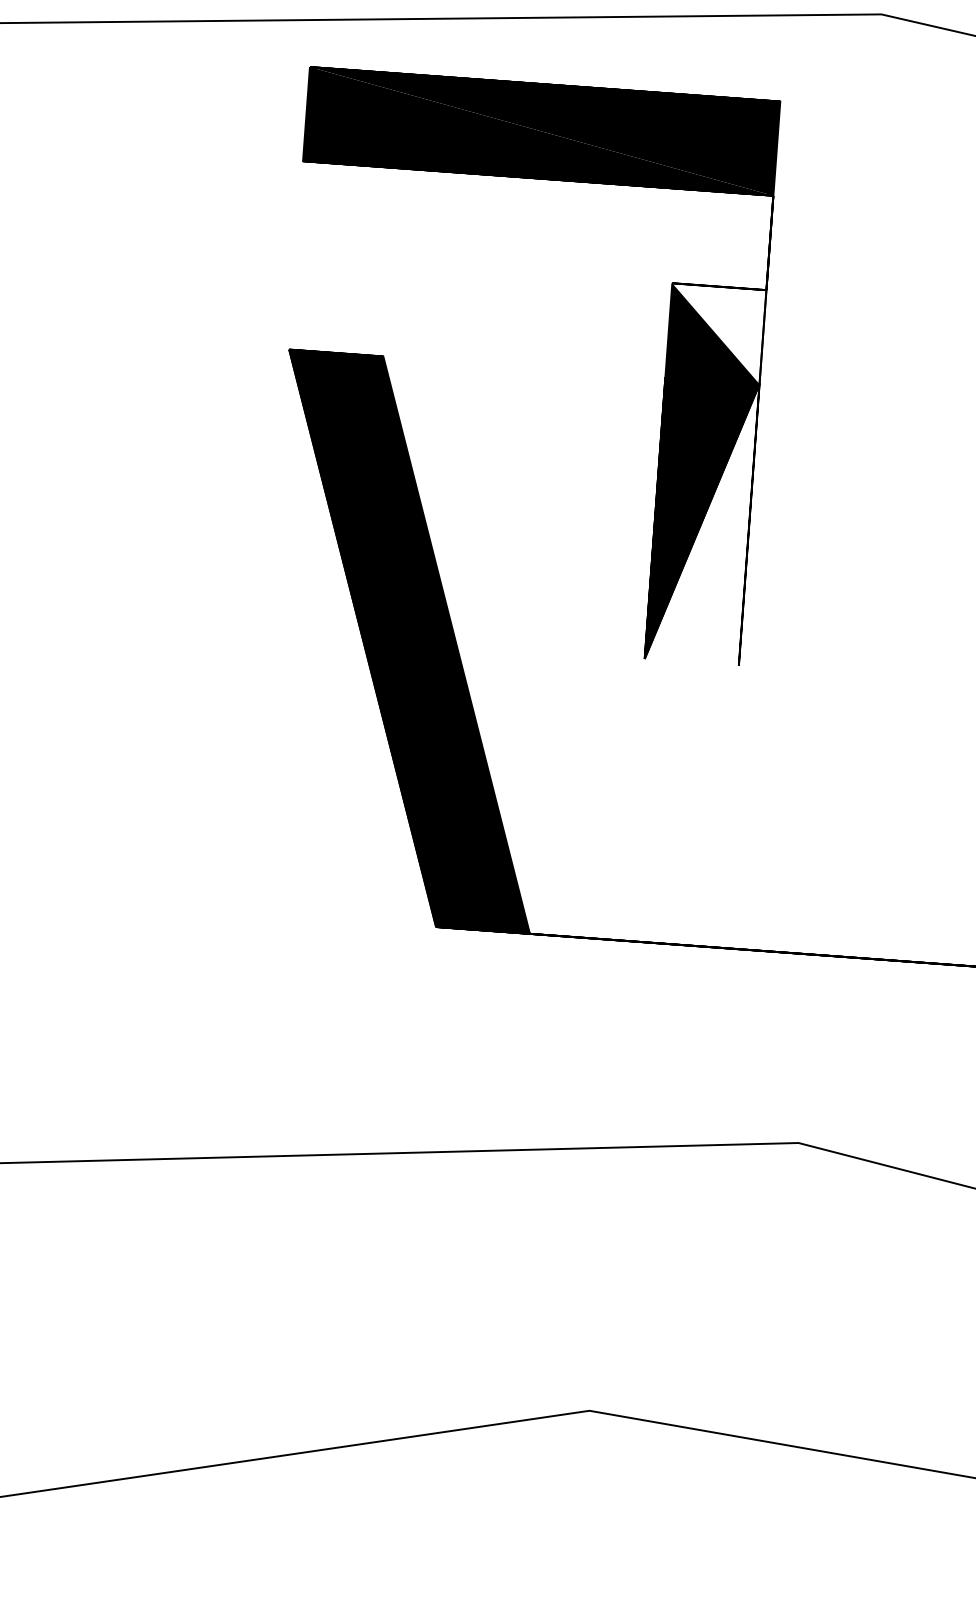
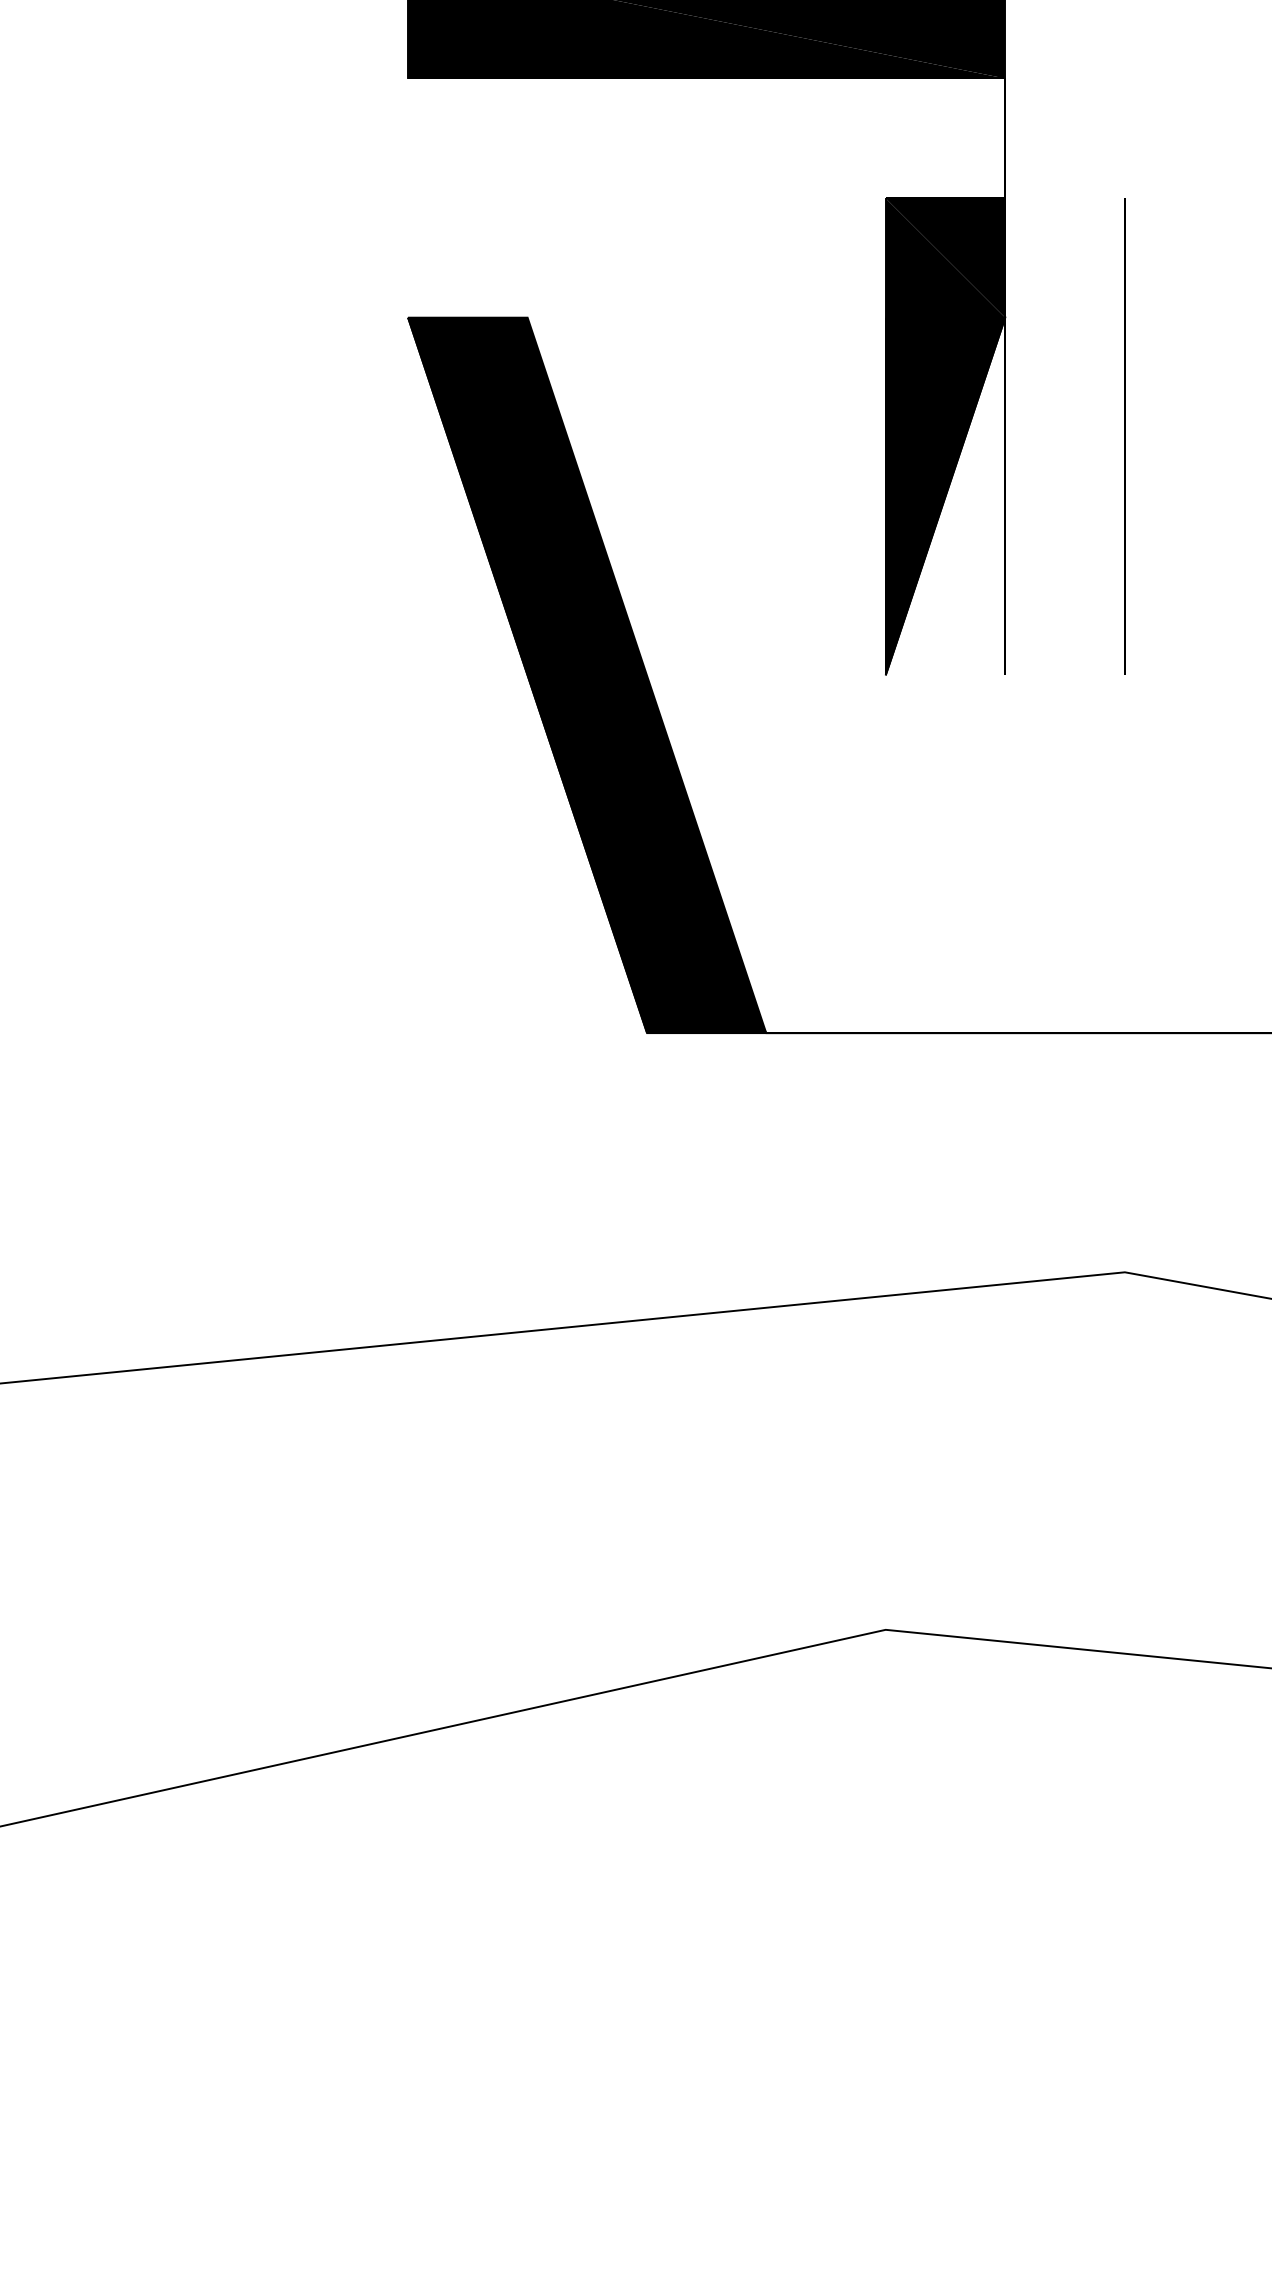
fill: (715, 333) -> (945, 257), added
line: (846, 484) -> (1124, 436), added

